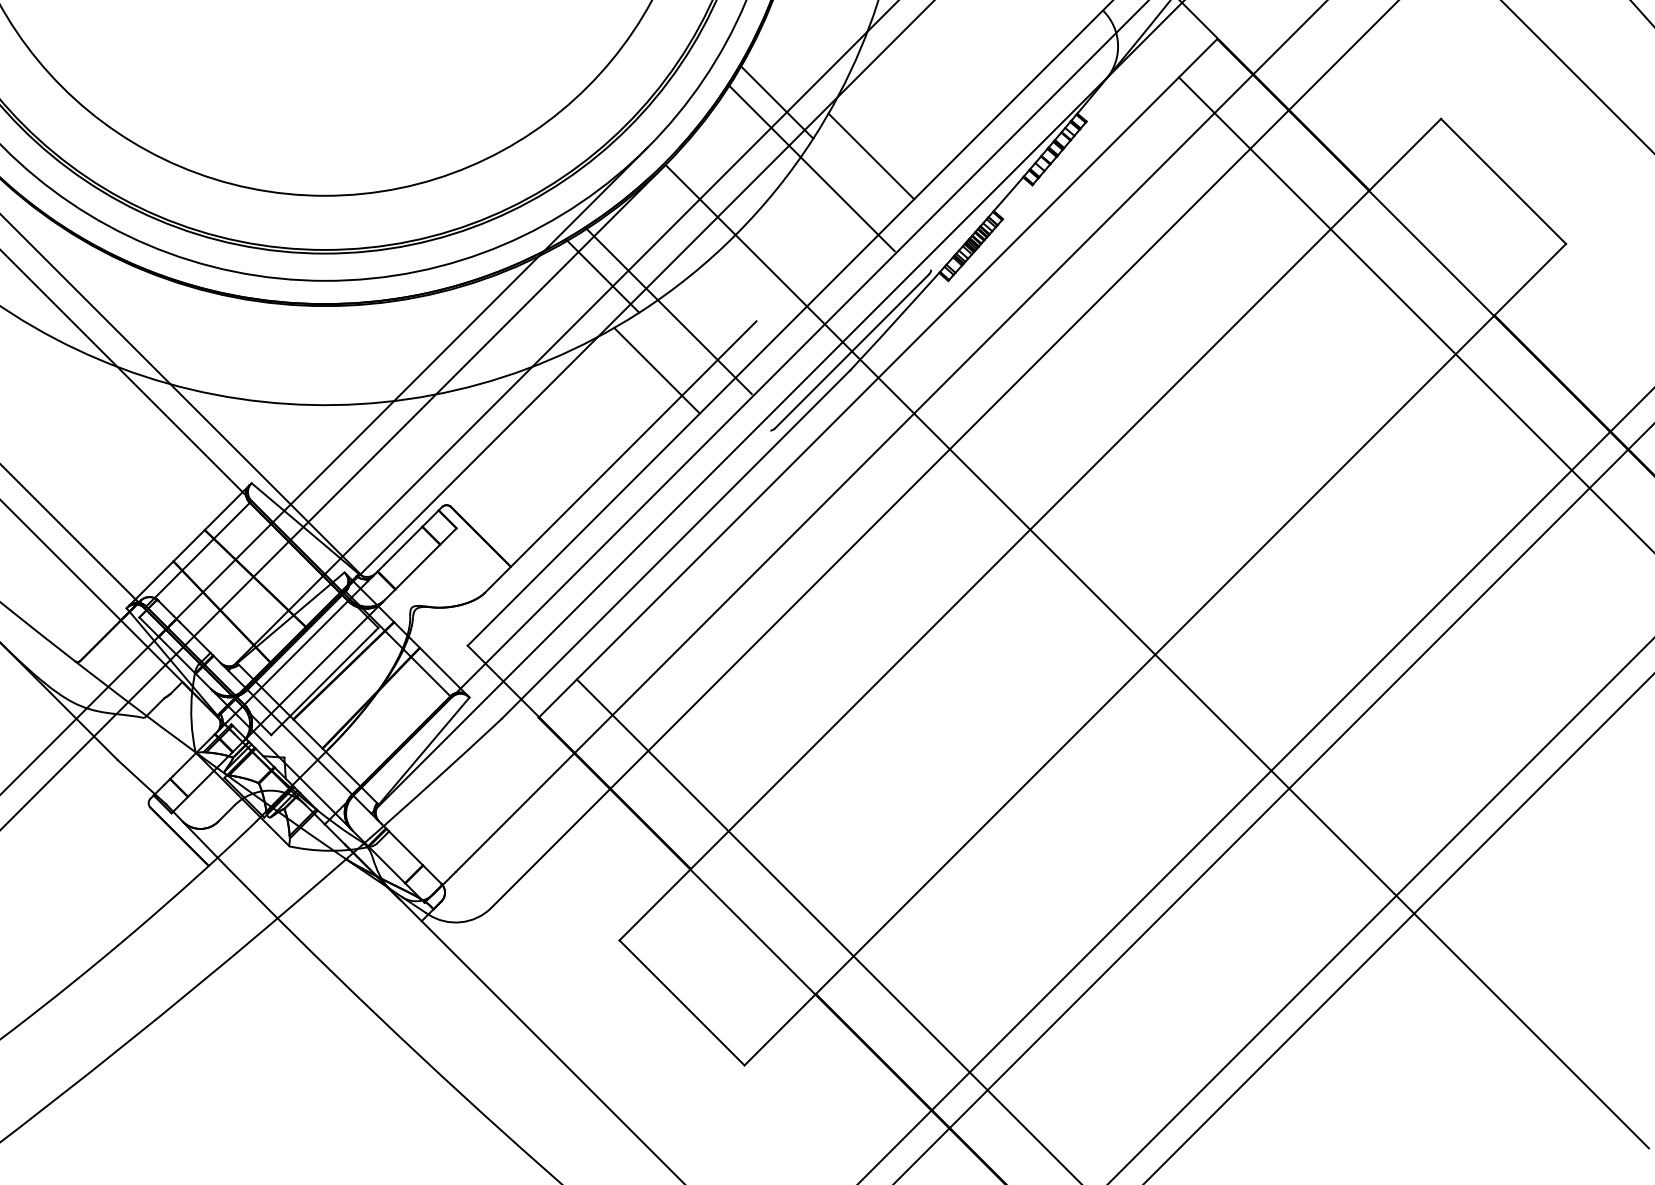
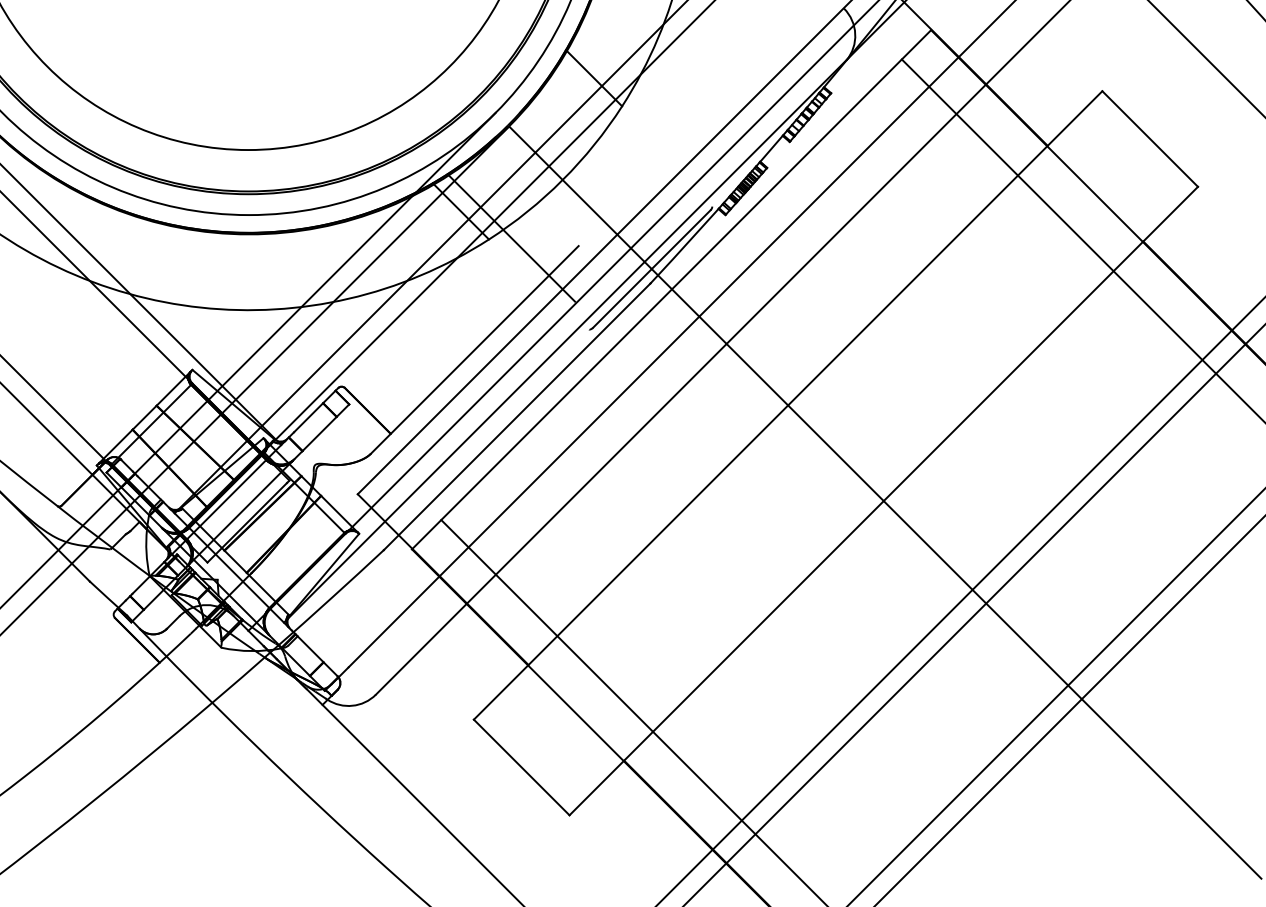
line: (871, 156) -> (666, 119), removed
line: (811, 167) -> (620, 128), removed
line: (656, 370) -> (502, 283), removed

